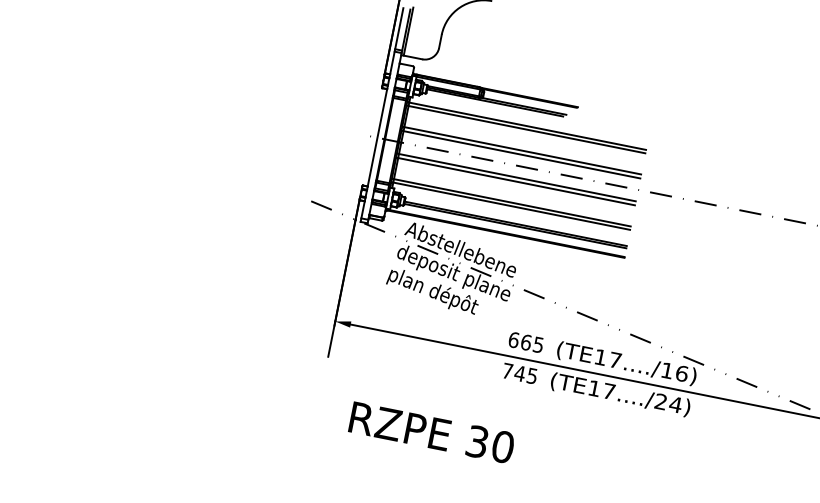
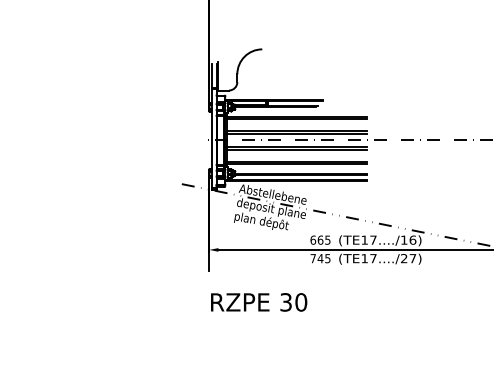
text: (675, 404) -> (412, 258), (TE17..../24) -> (TE17..../27)
text: (432, 433) -> (259, 302), moved

